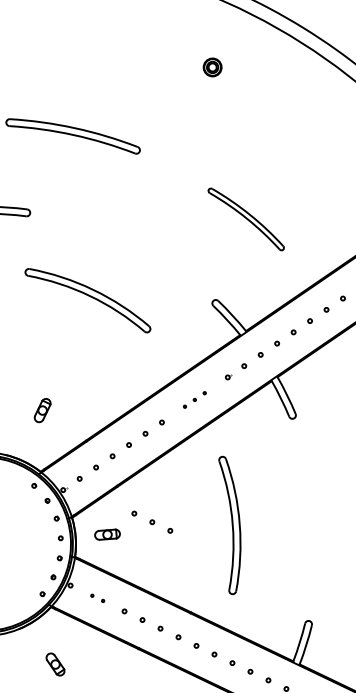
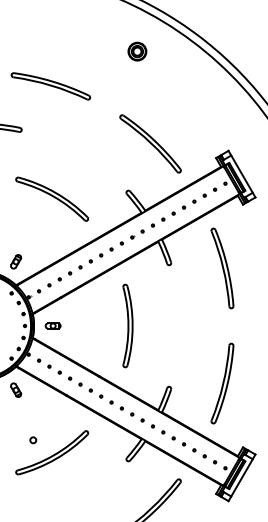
part: (212, 67) -> (137, 51), size x1.67
part: (246, 218) -> (150, 143), size x1.43
part: (88, 299) -> (52, 198), moved
part: (194, 399) -> (111, 249), size x1.67
part: (43, 409) -> (16, 261), moved
part: (152, 522) -> (80, 320), removed
part: (97, 598) -> (44, 363), size x1.67
part: (56, 663) -> (16, 389), moved

